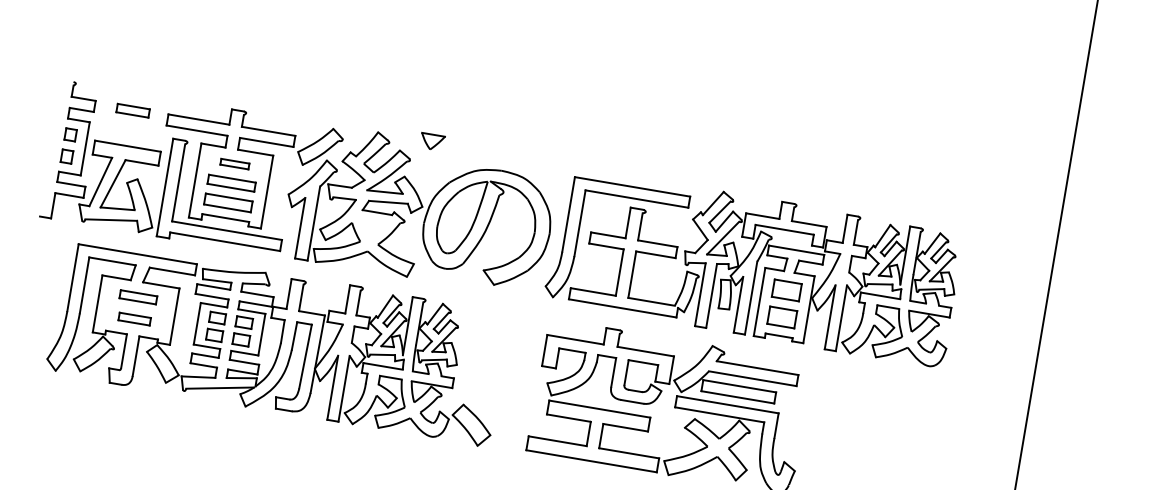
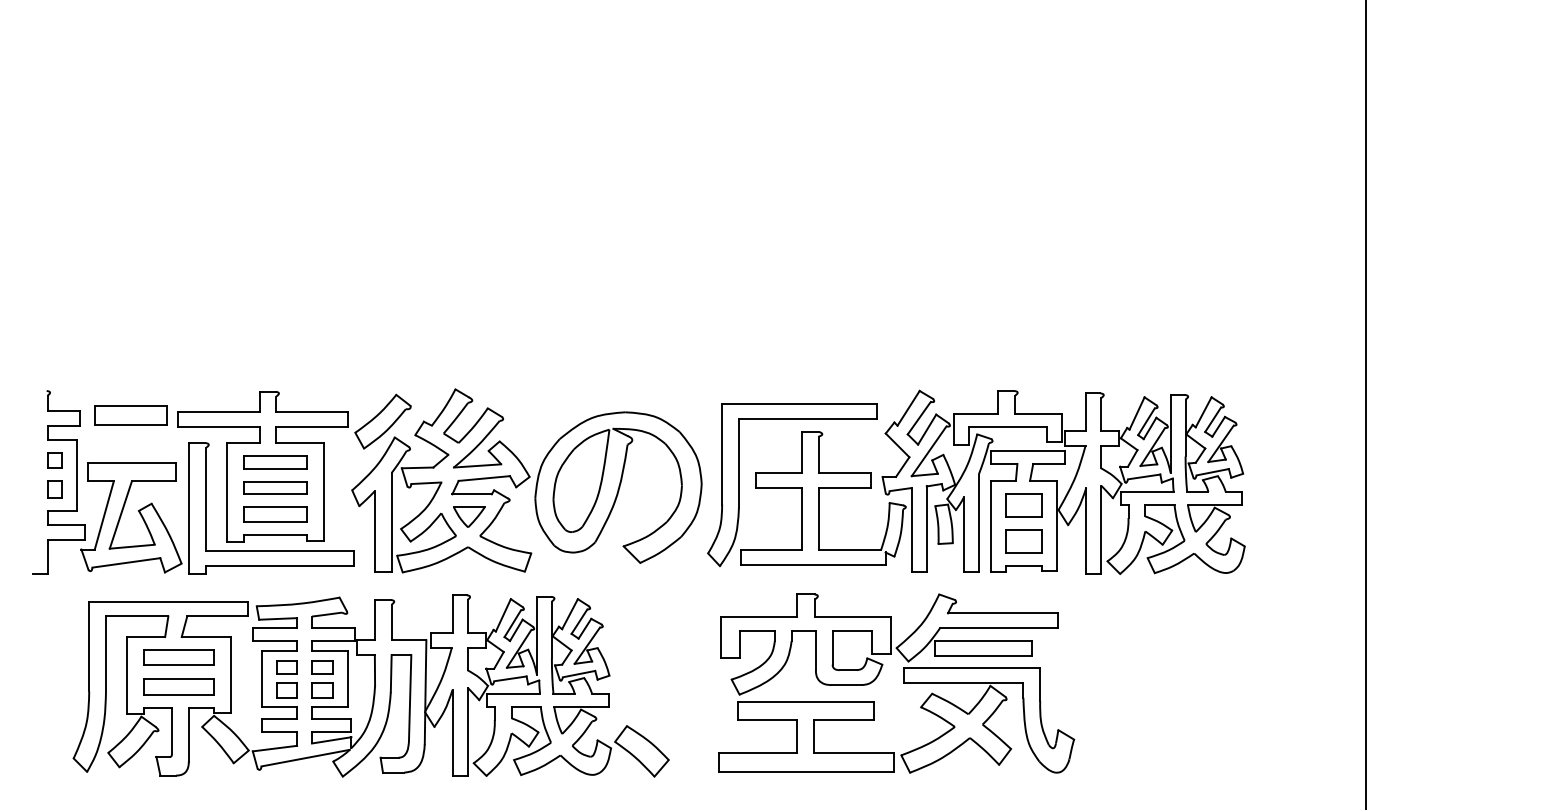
part: (132, 110) -> (130, 415), size x1.67
part: (432, 141) -> (469, 516), moved
part: (234, 164) -> (275, 462), size x1.67
part: (138, 297) -> (178, 657), size x1.43
part: (134, 318) -> (178, 686), size x1.67

